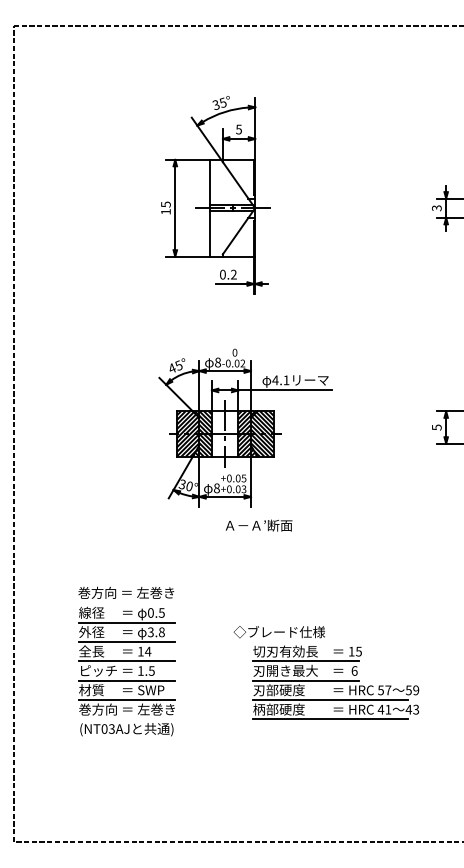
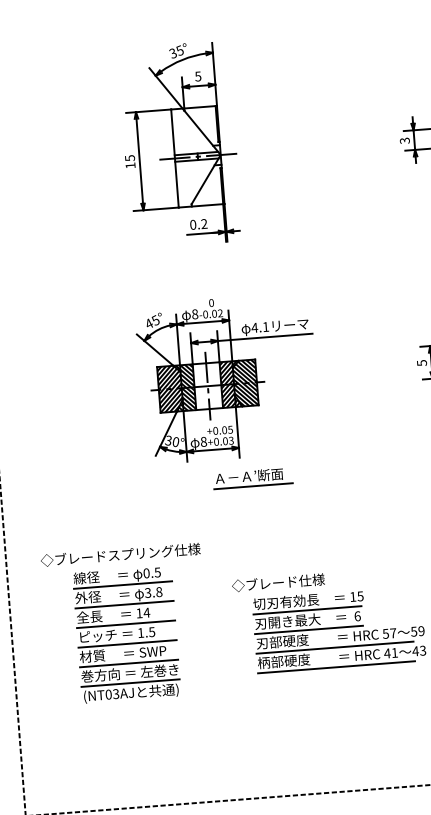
line: (262, 535) -> (253, 486), added
text: (126, 592) -> (120, 554), 巻方向 ＝ 左巻き -> ◇ブレードスプリング仕様
line: (126, 719) -> (130, 683), added

